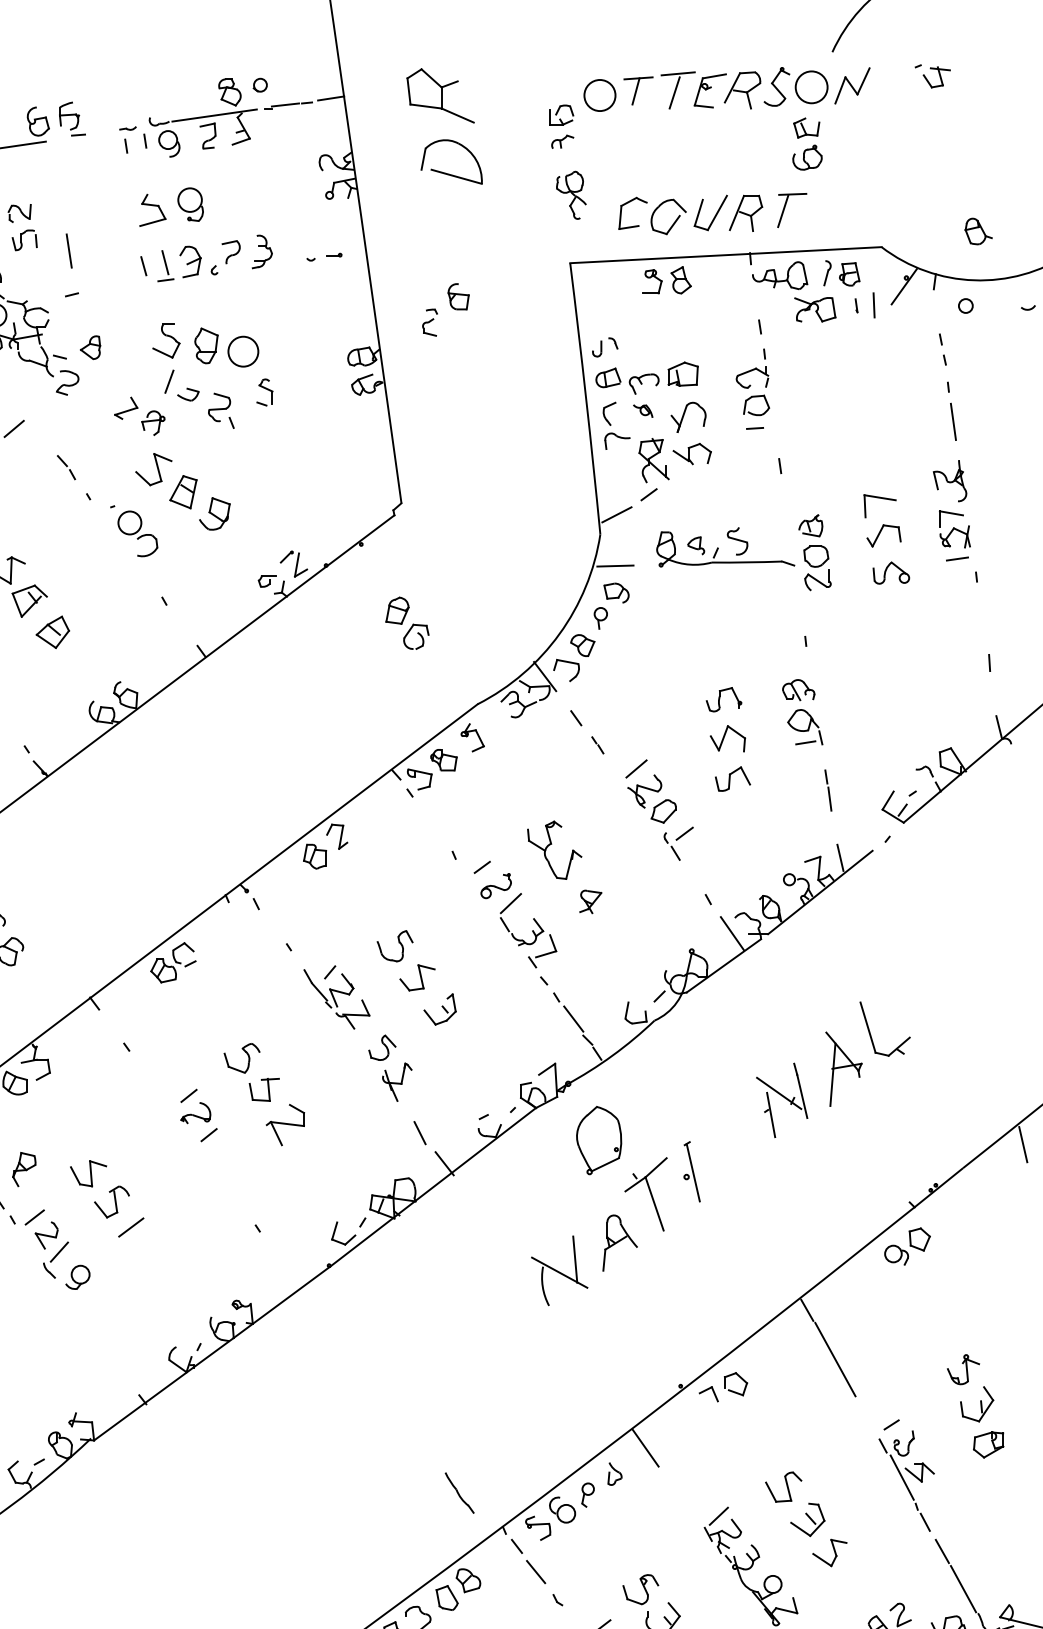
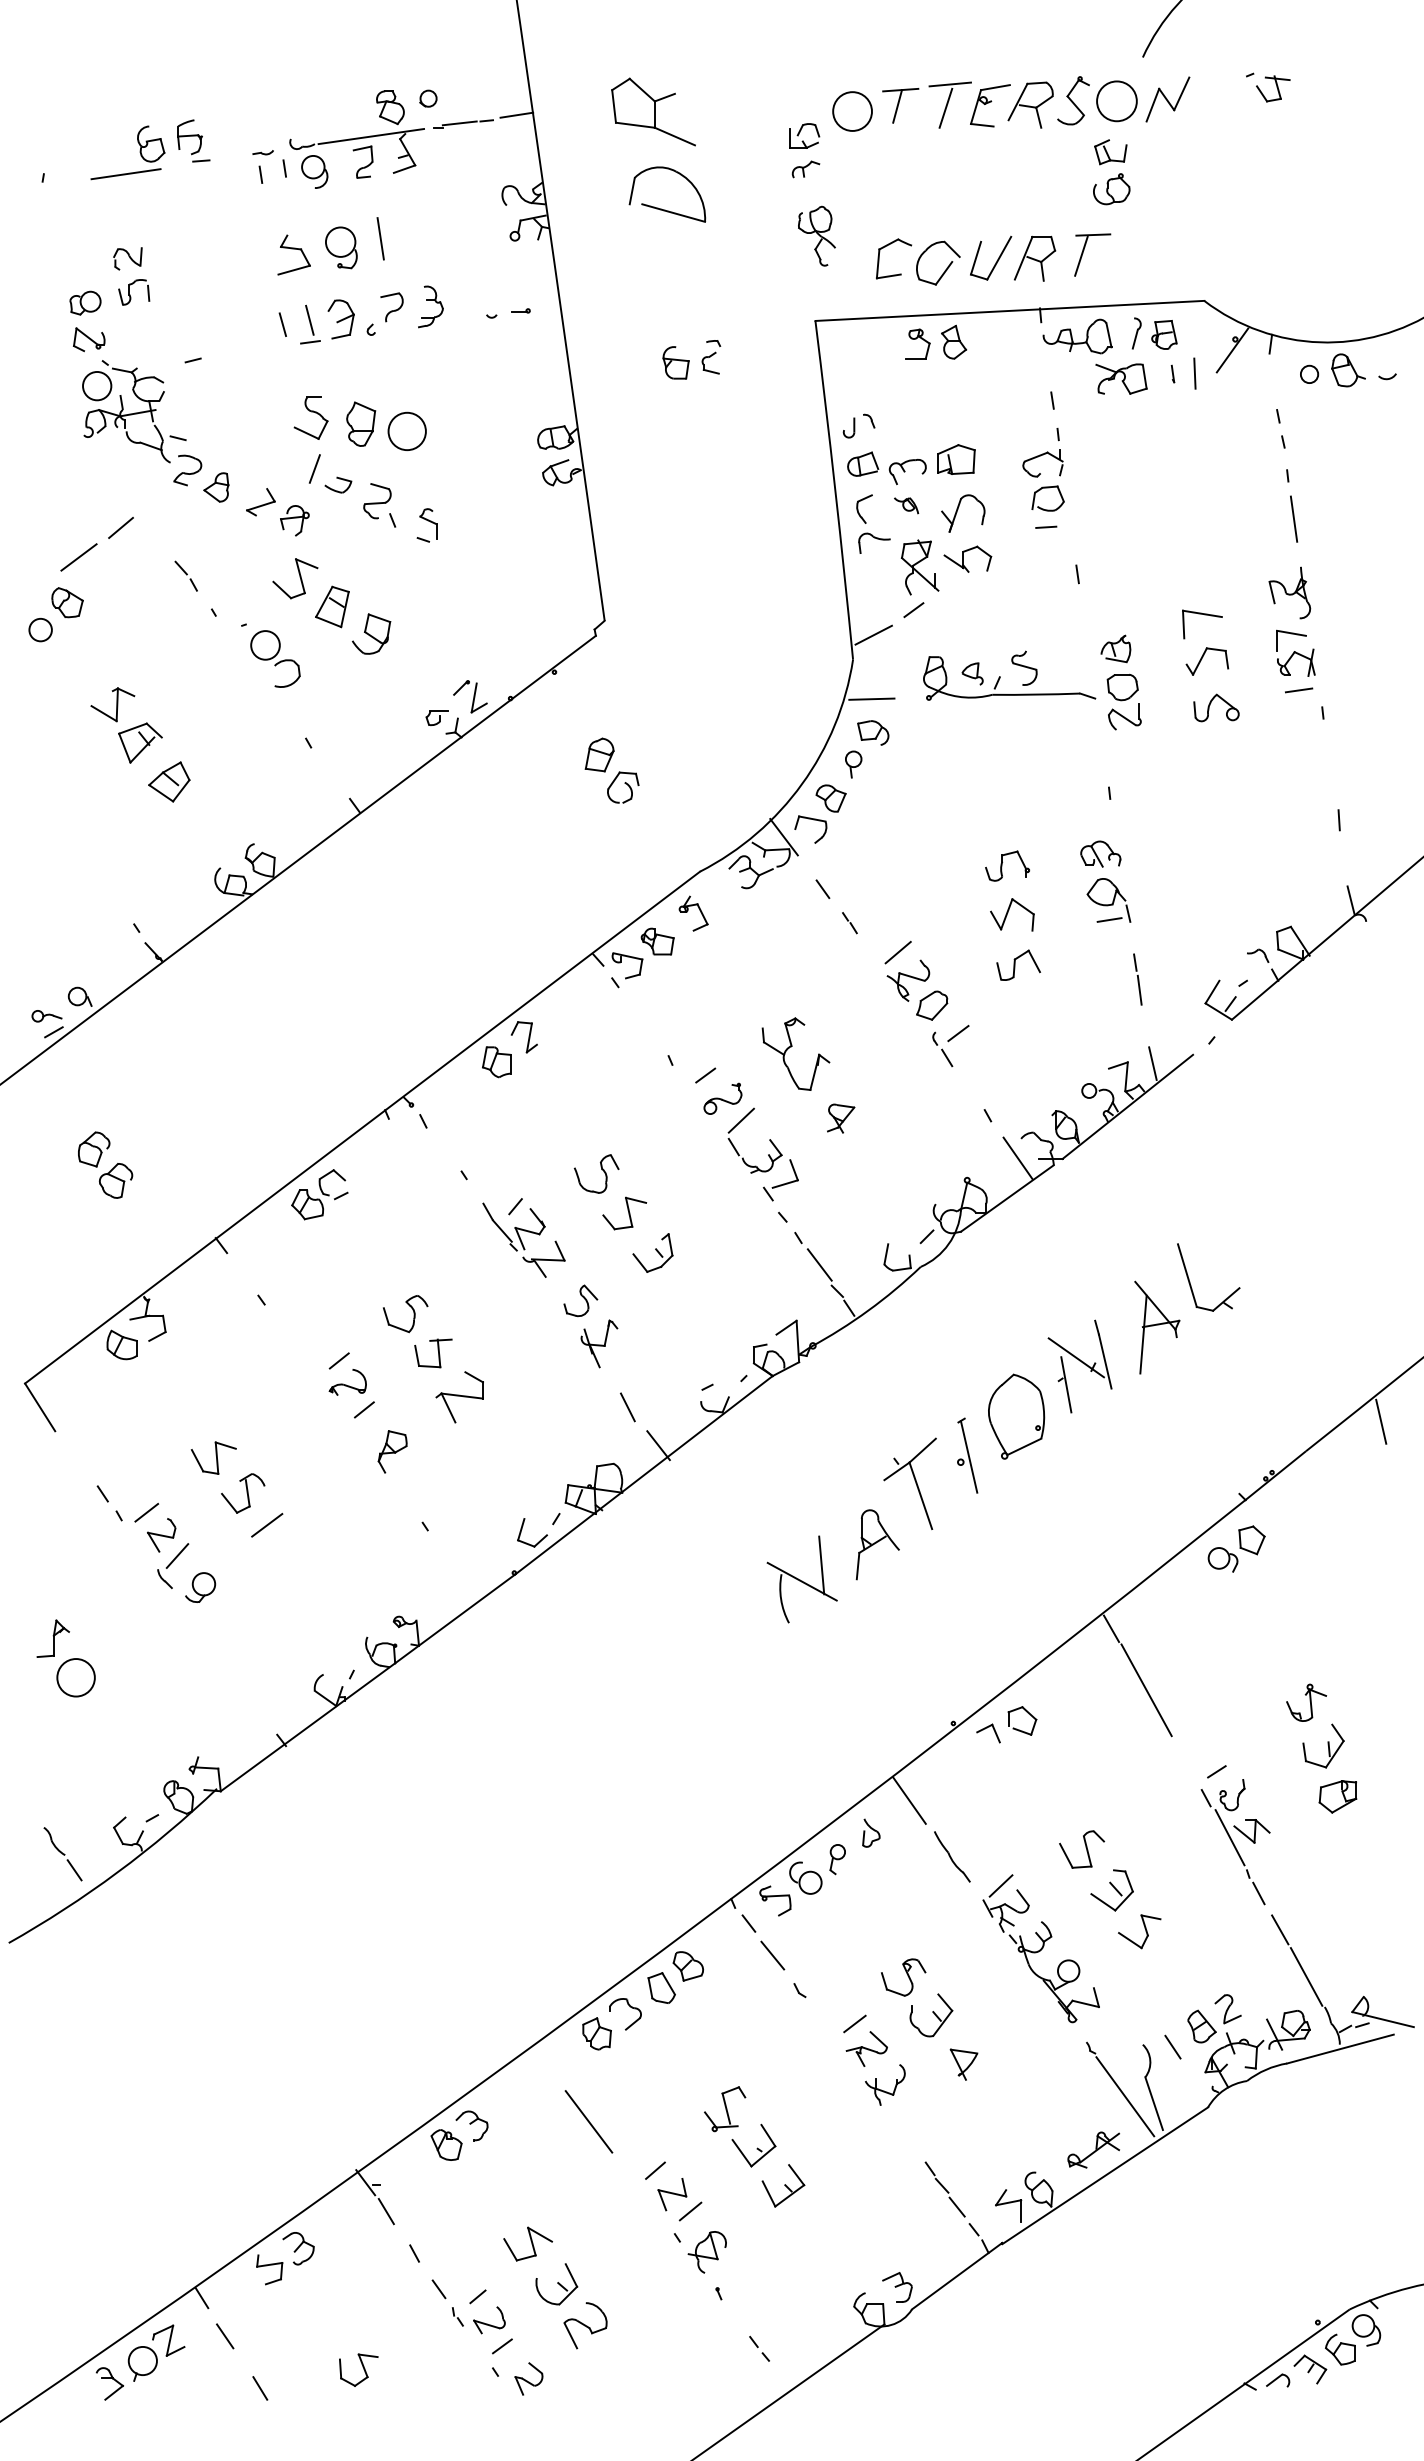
part: (978, 231) -> (1348, 370), moved
line: (69, 250) -> (380, 238), moved
part: (430, 322) -> (711, 357), moved
part: (90, 347) -> (216, 487), moved
part: (264, 392) -> (426, 525), moved
part: (599, 1140) -> (1016, 1416), moved
part: (24, 1169) -> (392, 1451), moved
part: (459, 1492) -> (952, 1856), moved

